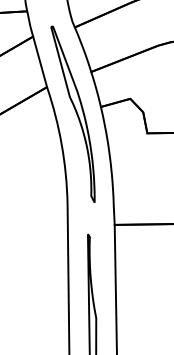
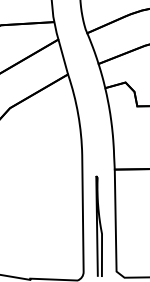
part: (72, 113) -> (85, 92), removed

